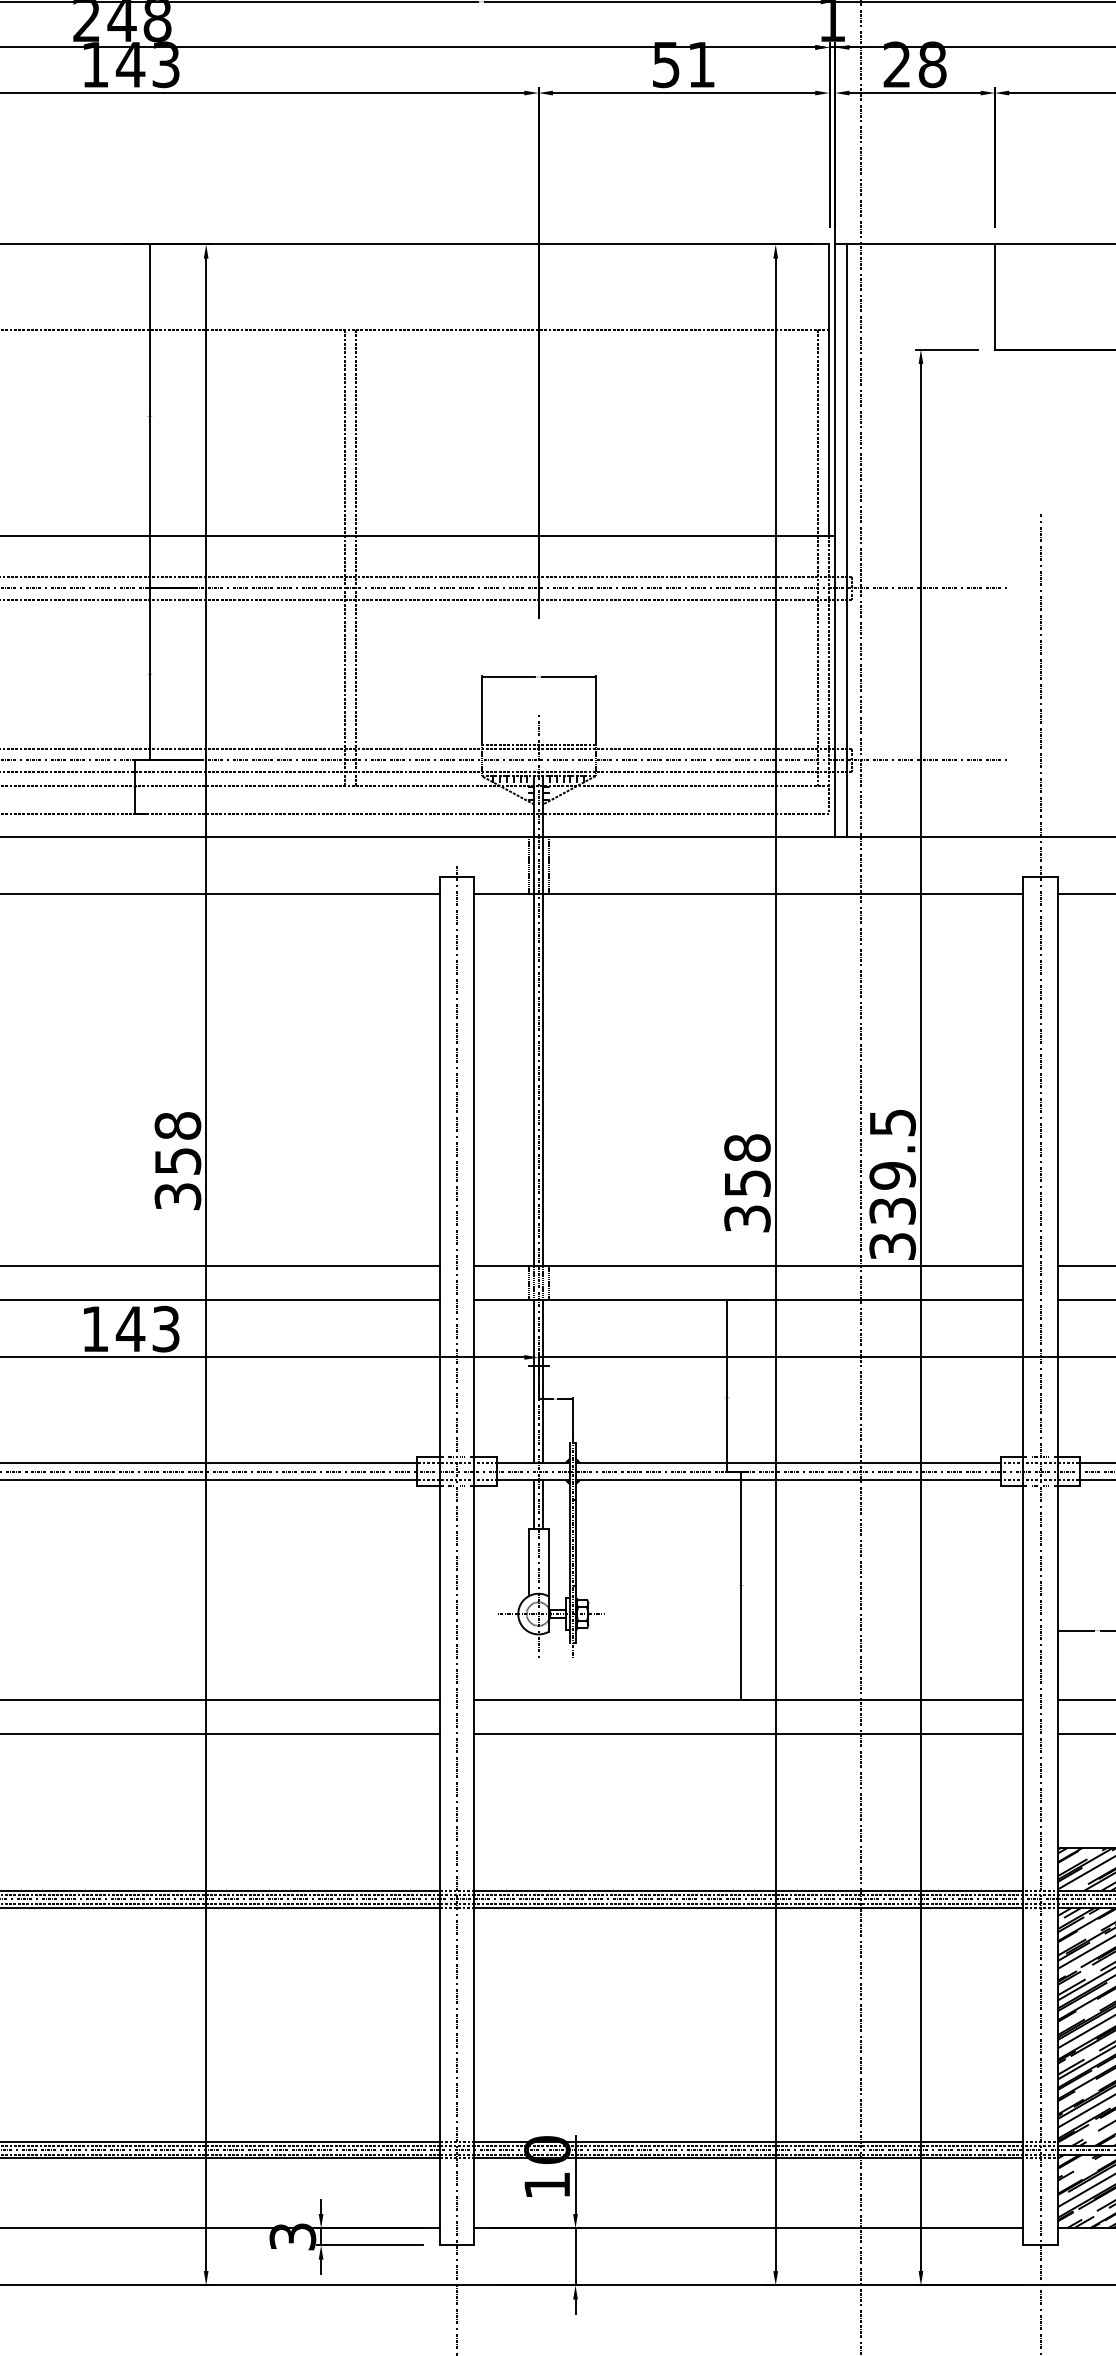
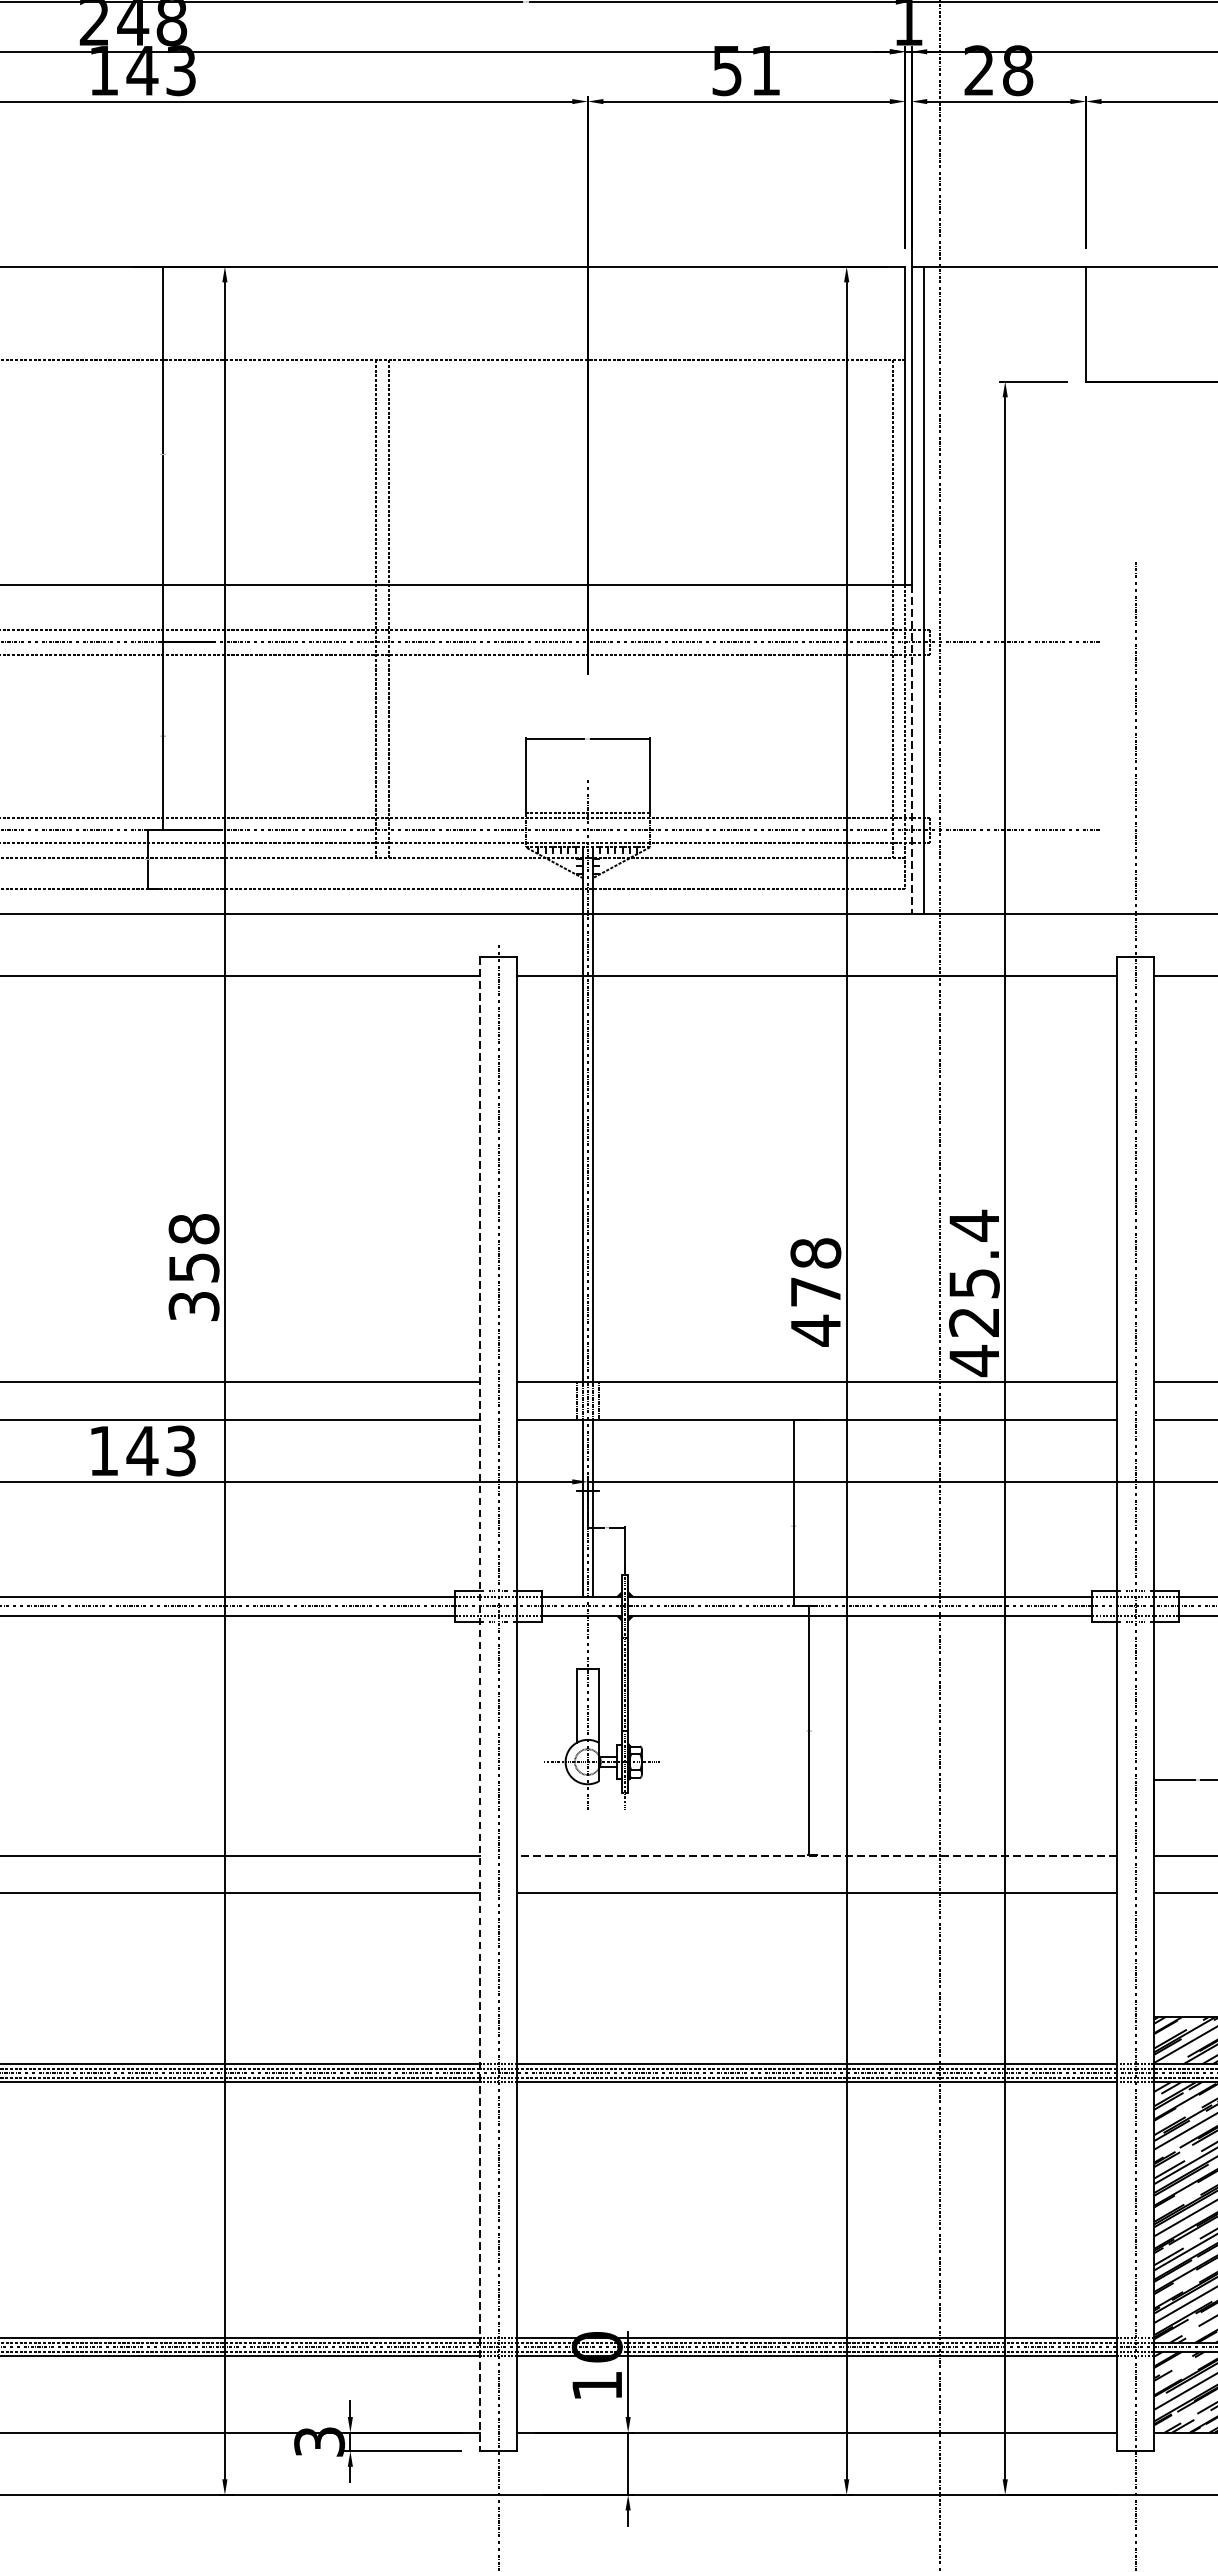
line: (835, 686) -> (911, 749), solid -> dashed
line: (528, 864) -> (576, 943), removed
line: (548, 864) -> (598, 943), removed
text: (892, 1184) -> (974, 1293), 339.5 -> 425.4
text: (747, 1201) -> (815, 1311), 358 -> 478
line: (534, 1504) -> (583, 1642), removed
line: (542, 1504) -> (592, 1642), removed
line: (439, 1561) -> (479, 1704), solid -> dashed
line: (748, 1699) -> (816, 1855), solid -> dashed

